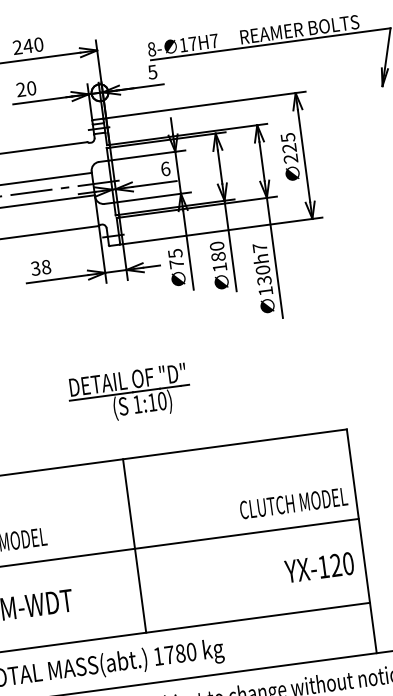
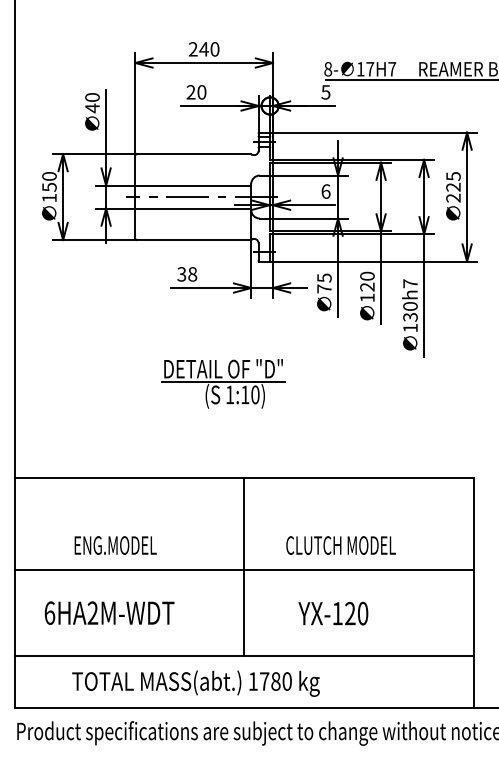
text: (218, 256) -> (367, 286), 180 -> 120
part: (129, 394) -> (223, 383), moved
text: (293, 503) -> (340, 545), moved
text: (319, 567) -> (333, 613), moved

